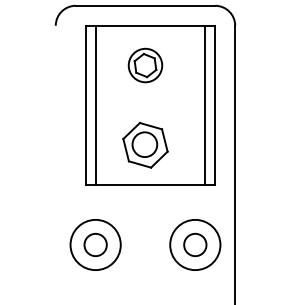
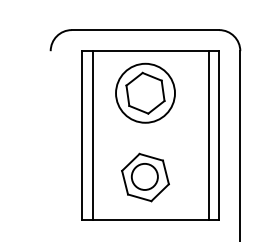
part: (145, 65) -> (145, 93), size x1.67

